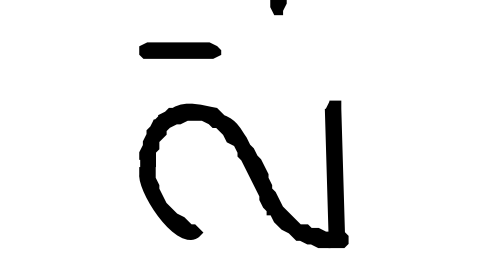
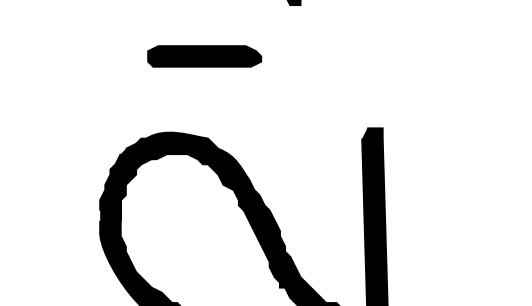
part: (180, 50) -> (205, 56), moved

